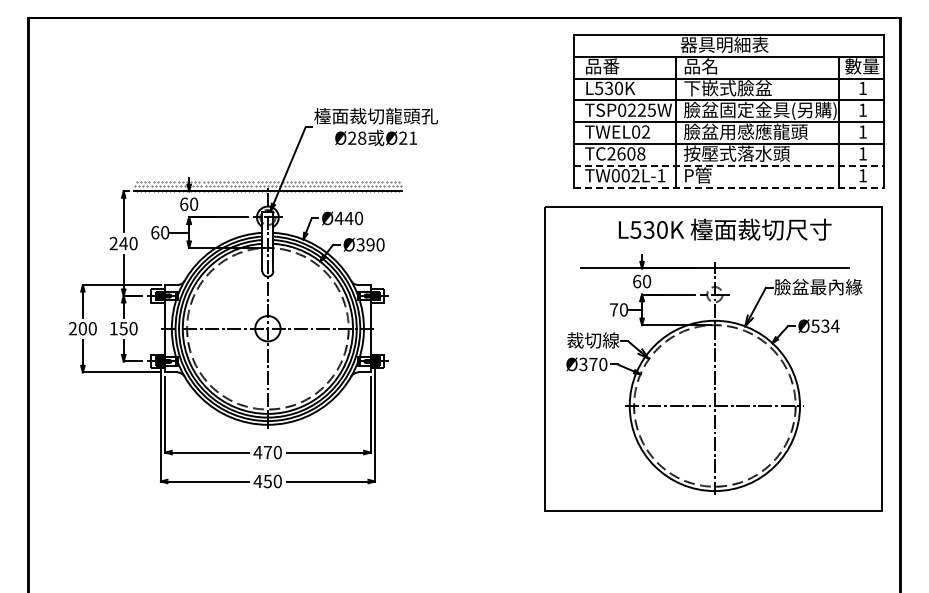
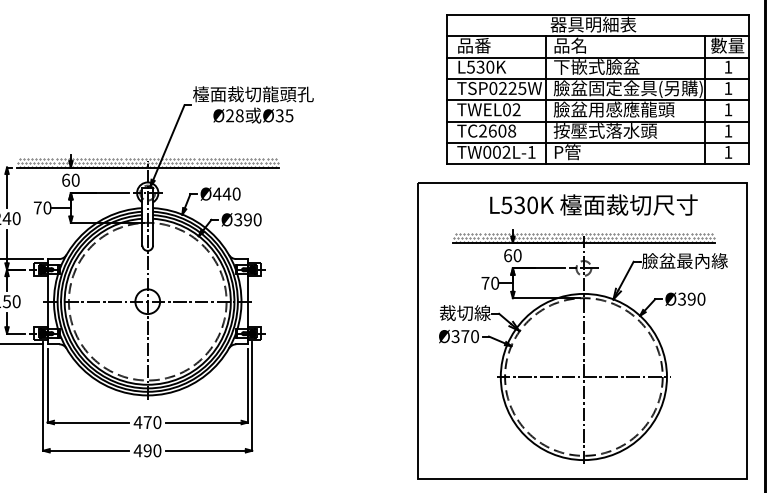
text: (408, 137) -> (284, 115), 21 -> 35
line: (729, 165) -> (598, 142), dashed -> solid
line: (729, 187) -> (598, 163), dashed -> solid
text: (155, 232) -> (38, 207), 60 -> 70
hatch: (714, 263) -> (583, 238), added
text: (825, 325) -> (691, 298), 534 -> 390
text: (267, 481) -> (147, 450), 450 -> 490

